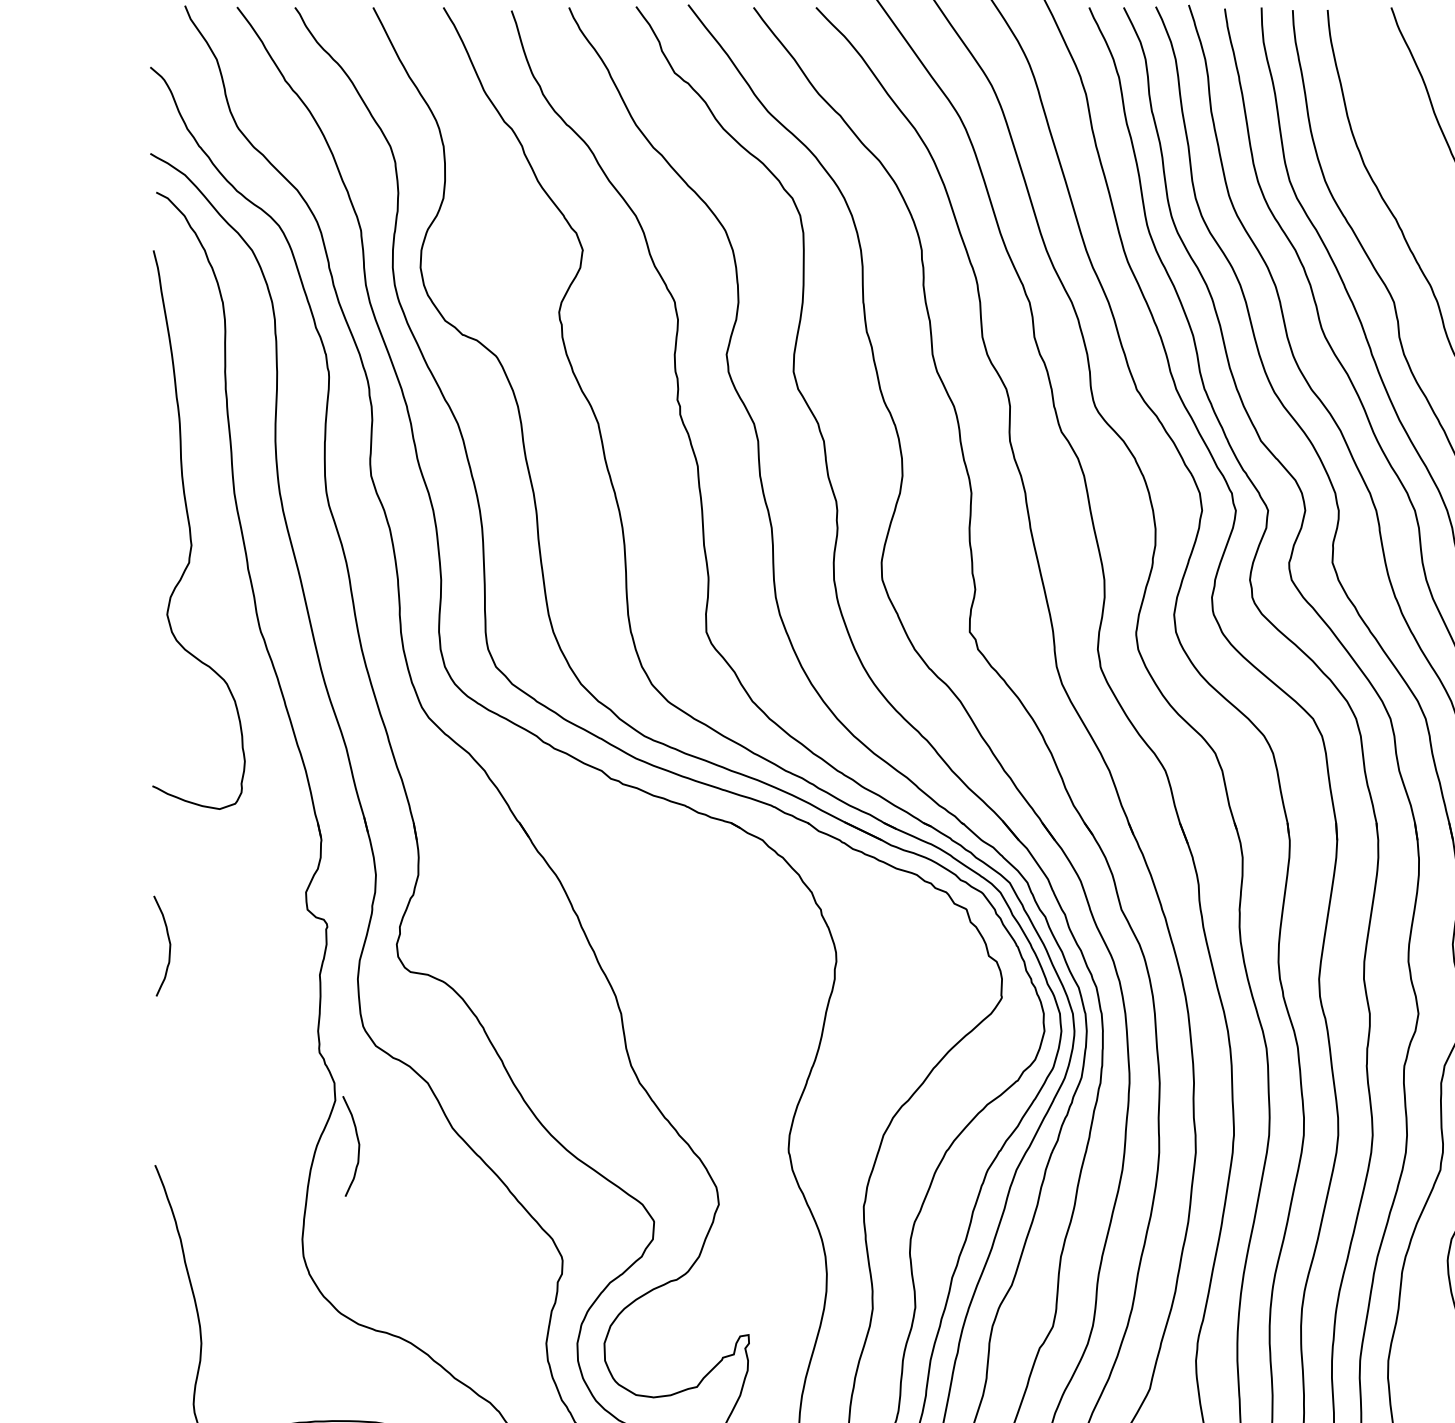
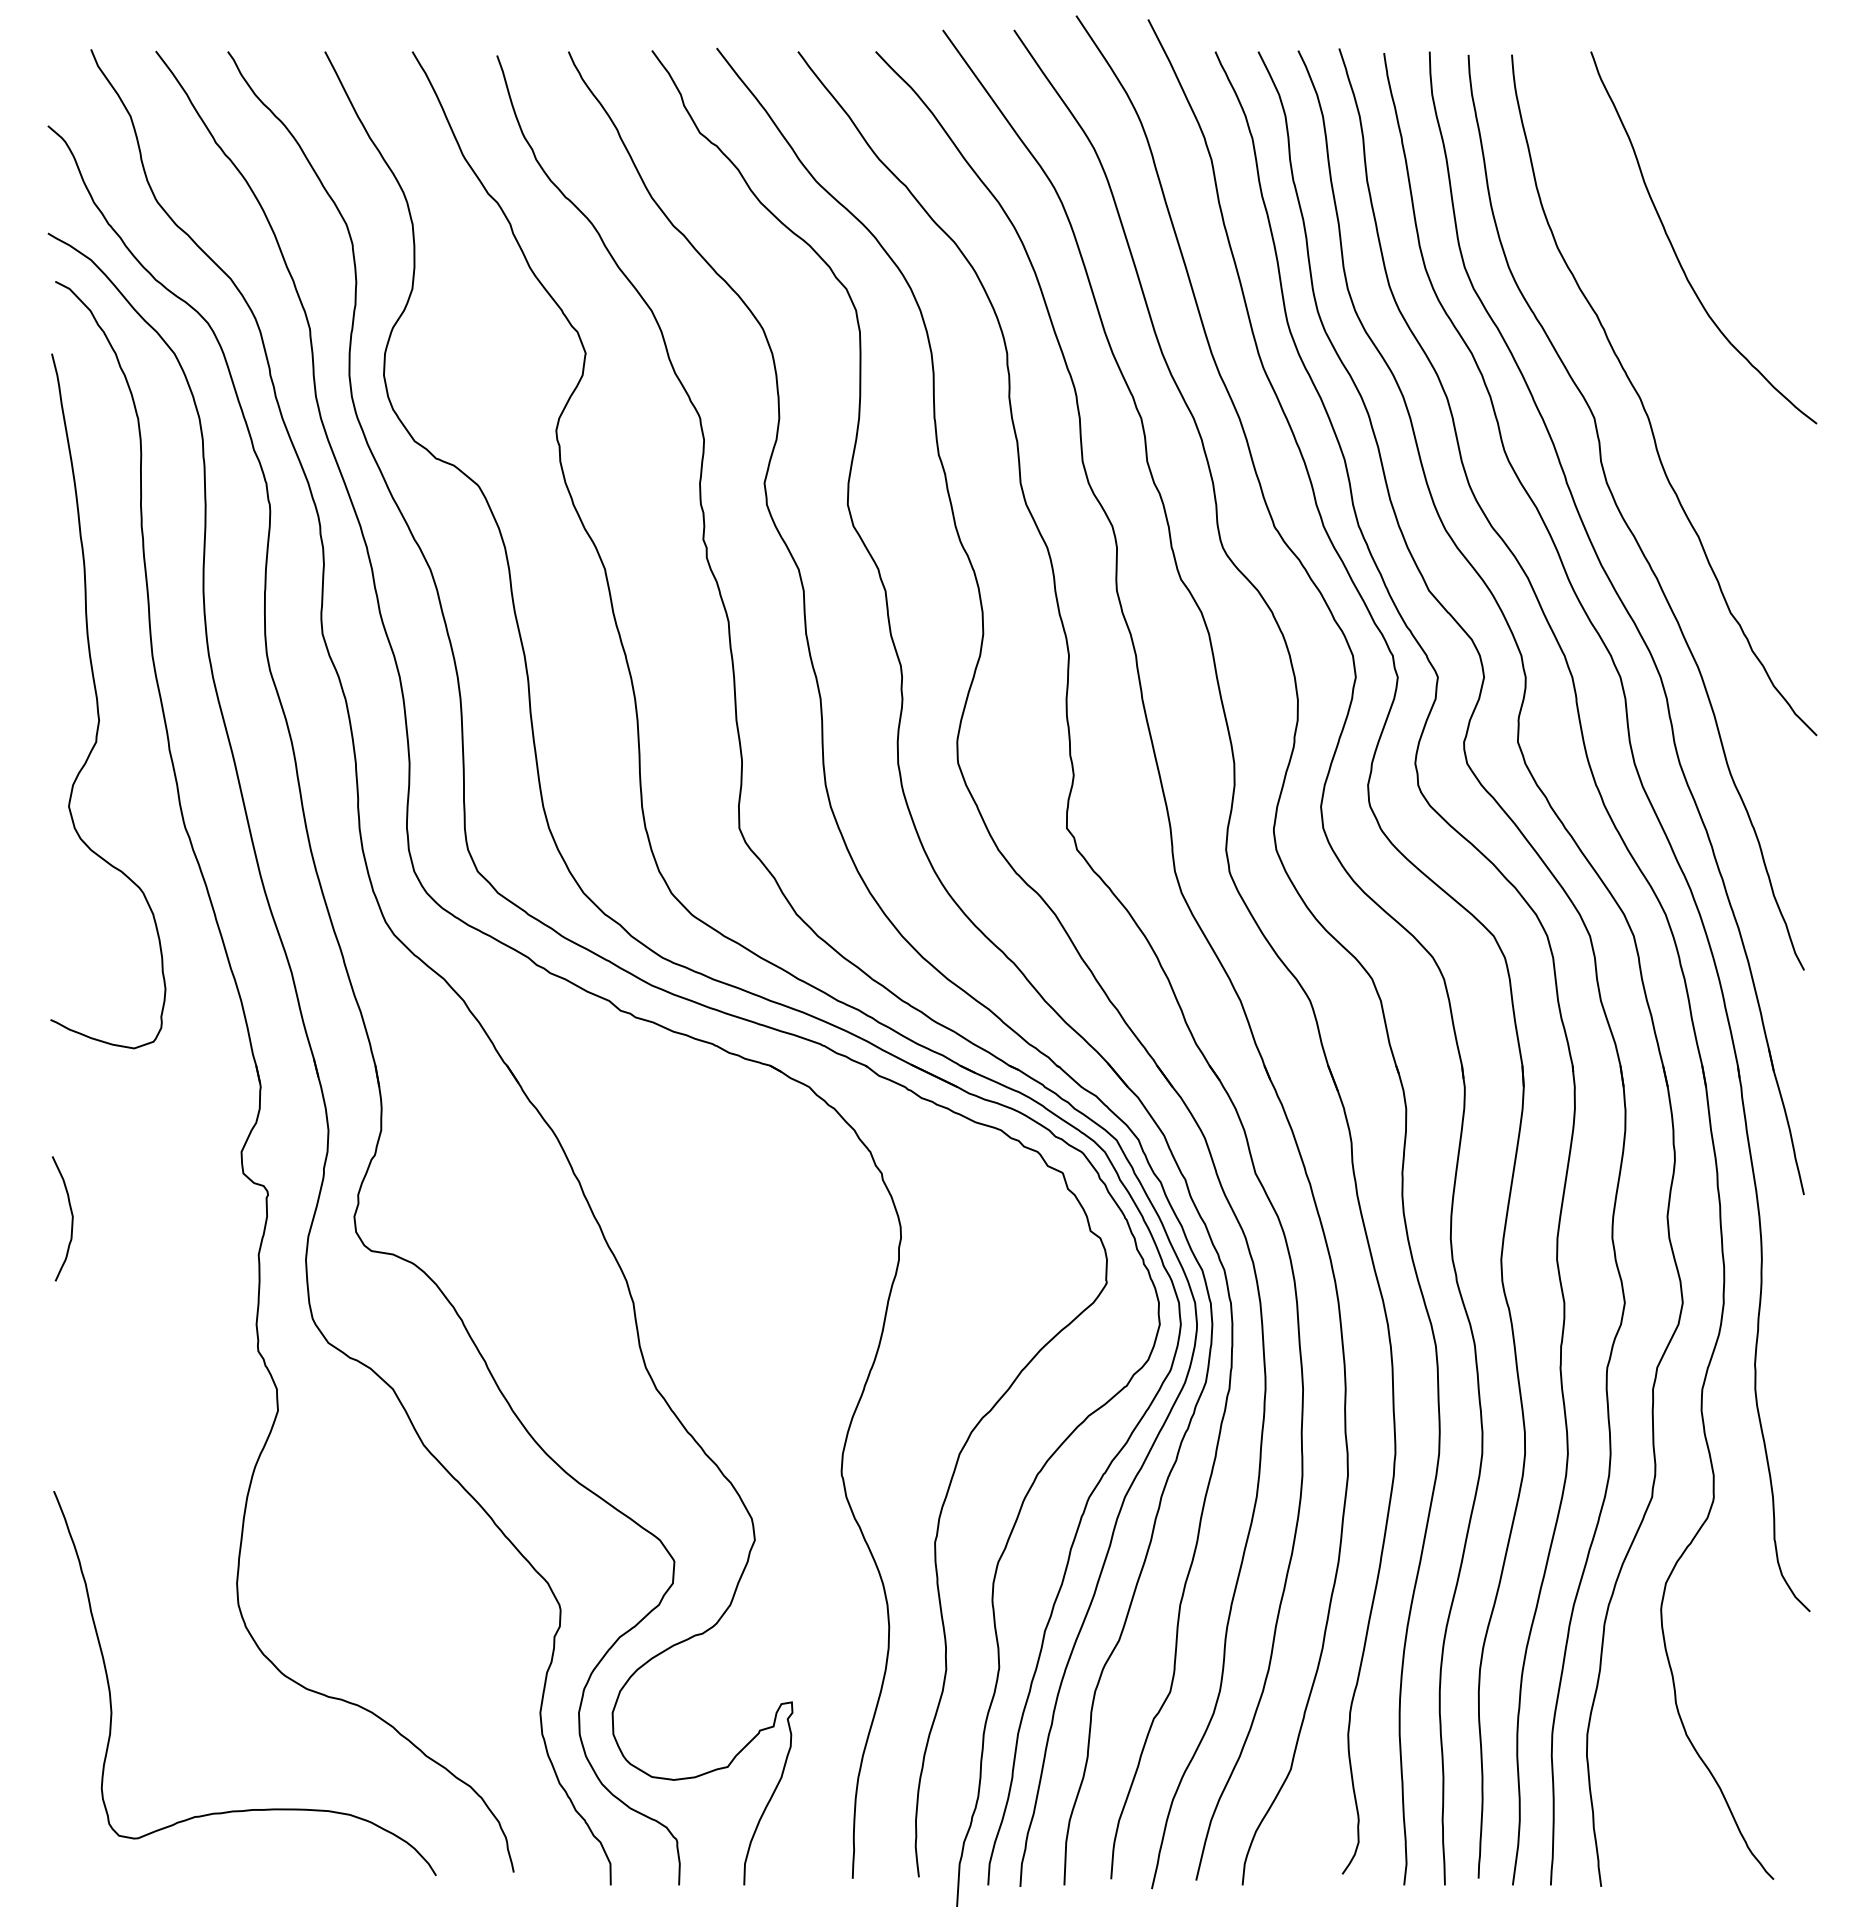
curve: (358, 1146) -> (306, 1467), removed

